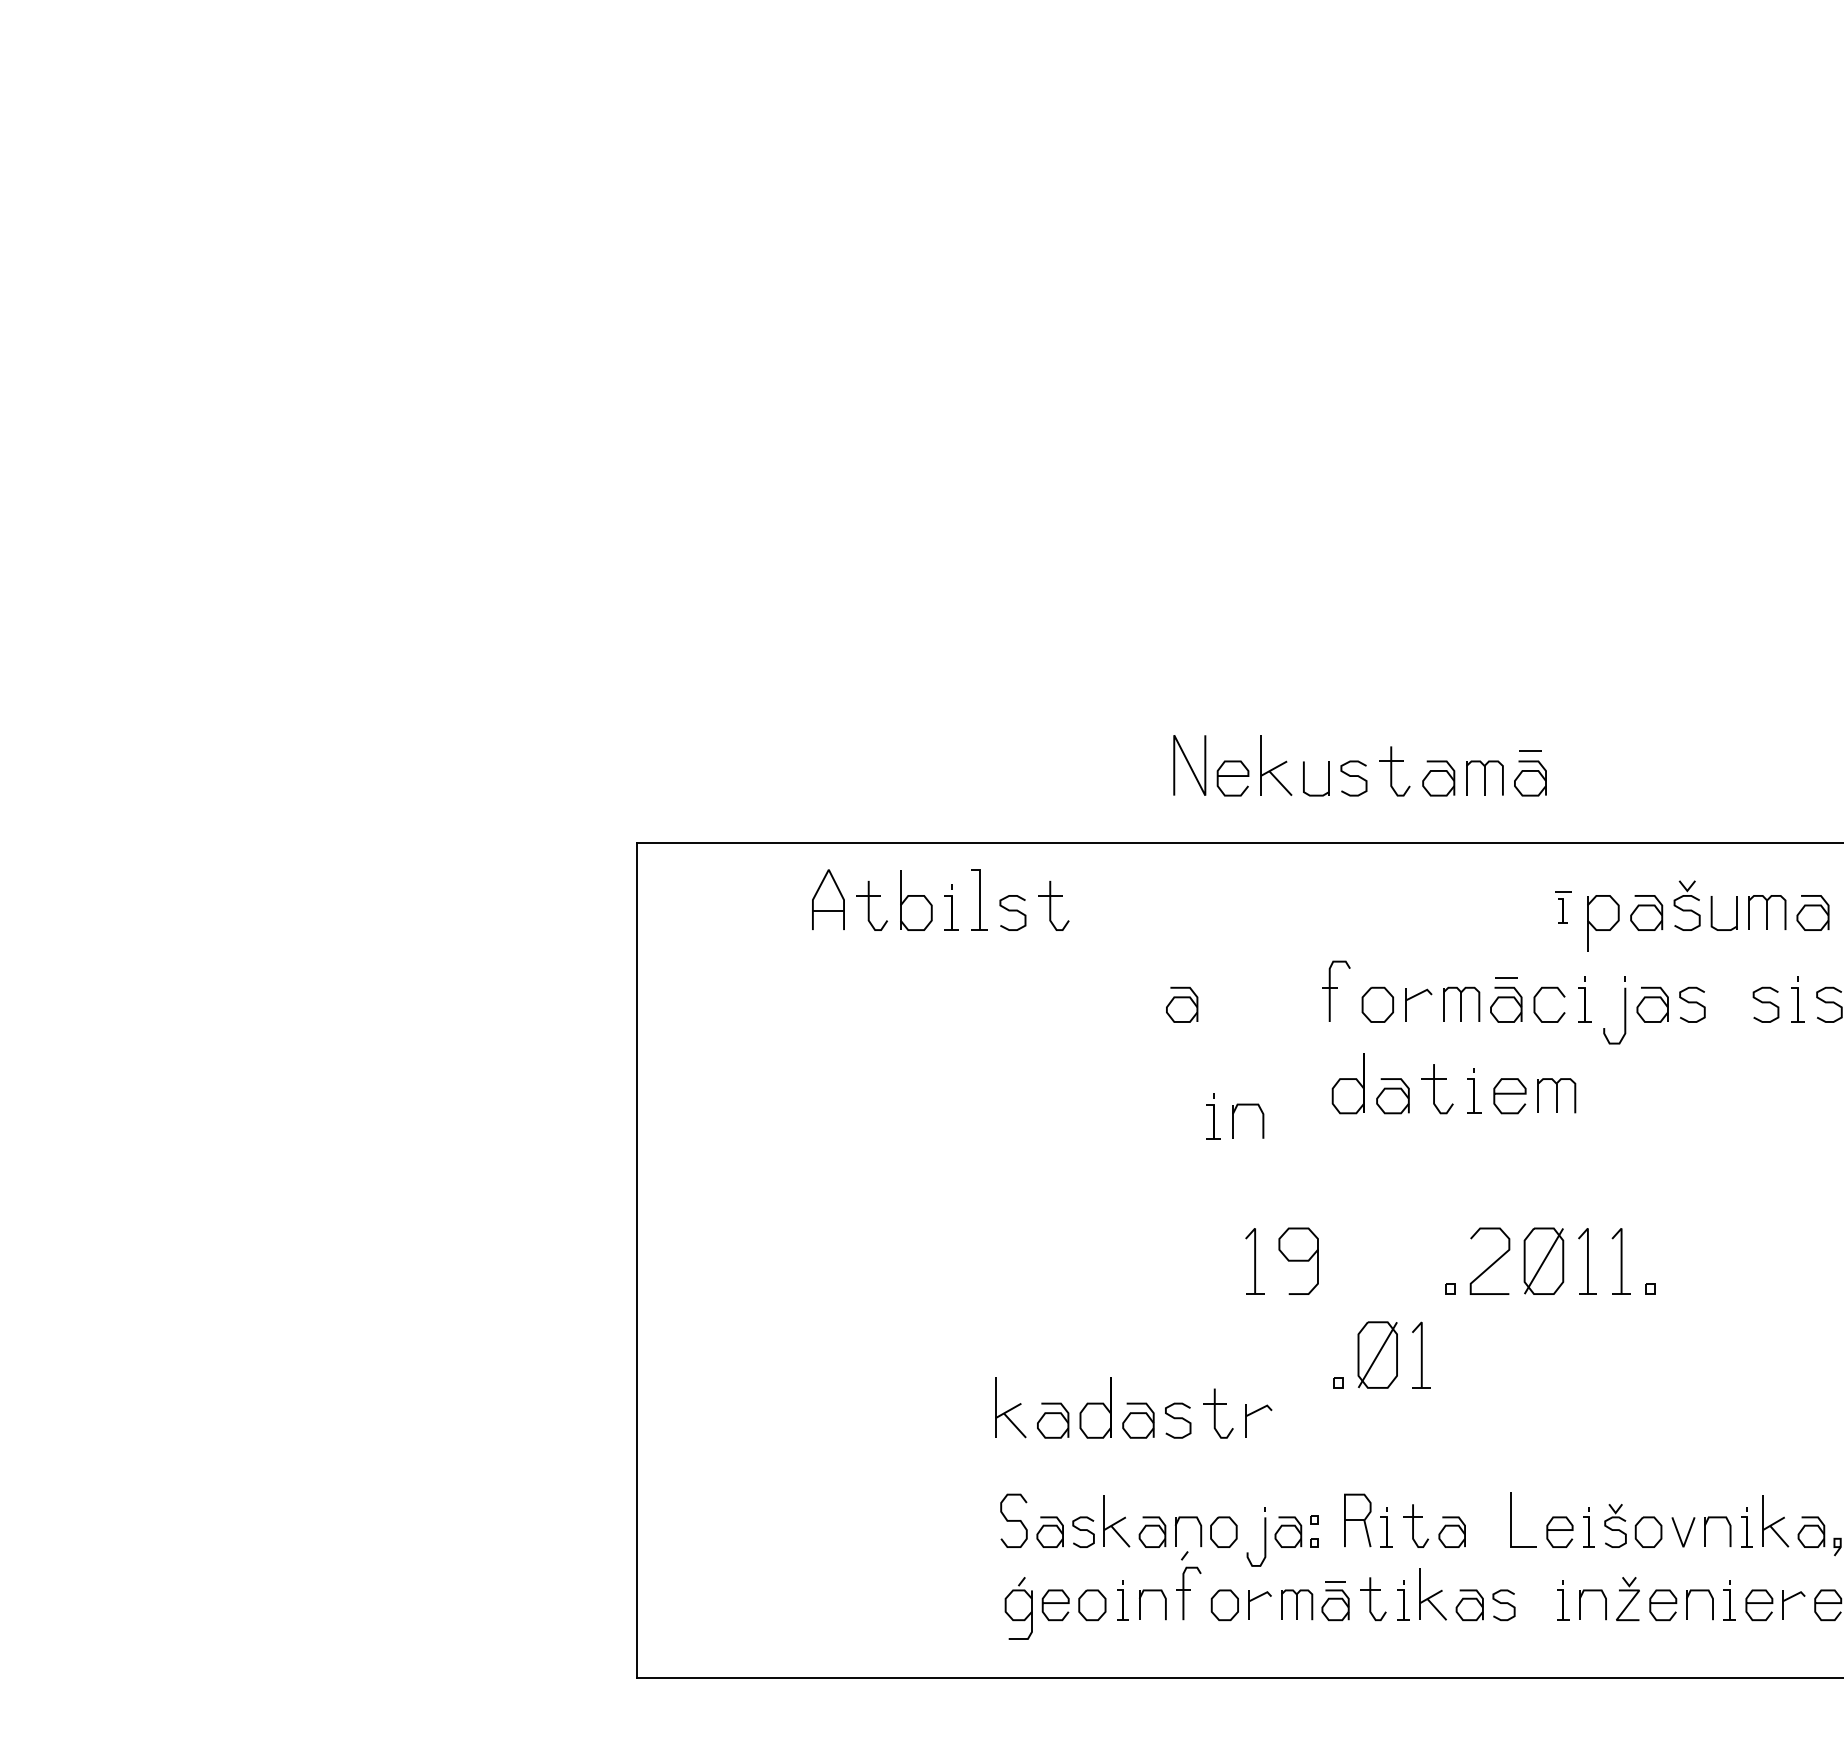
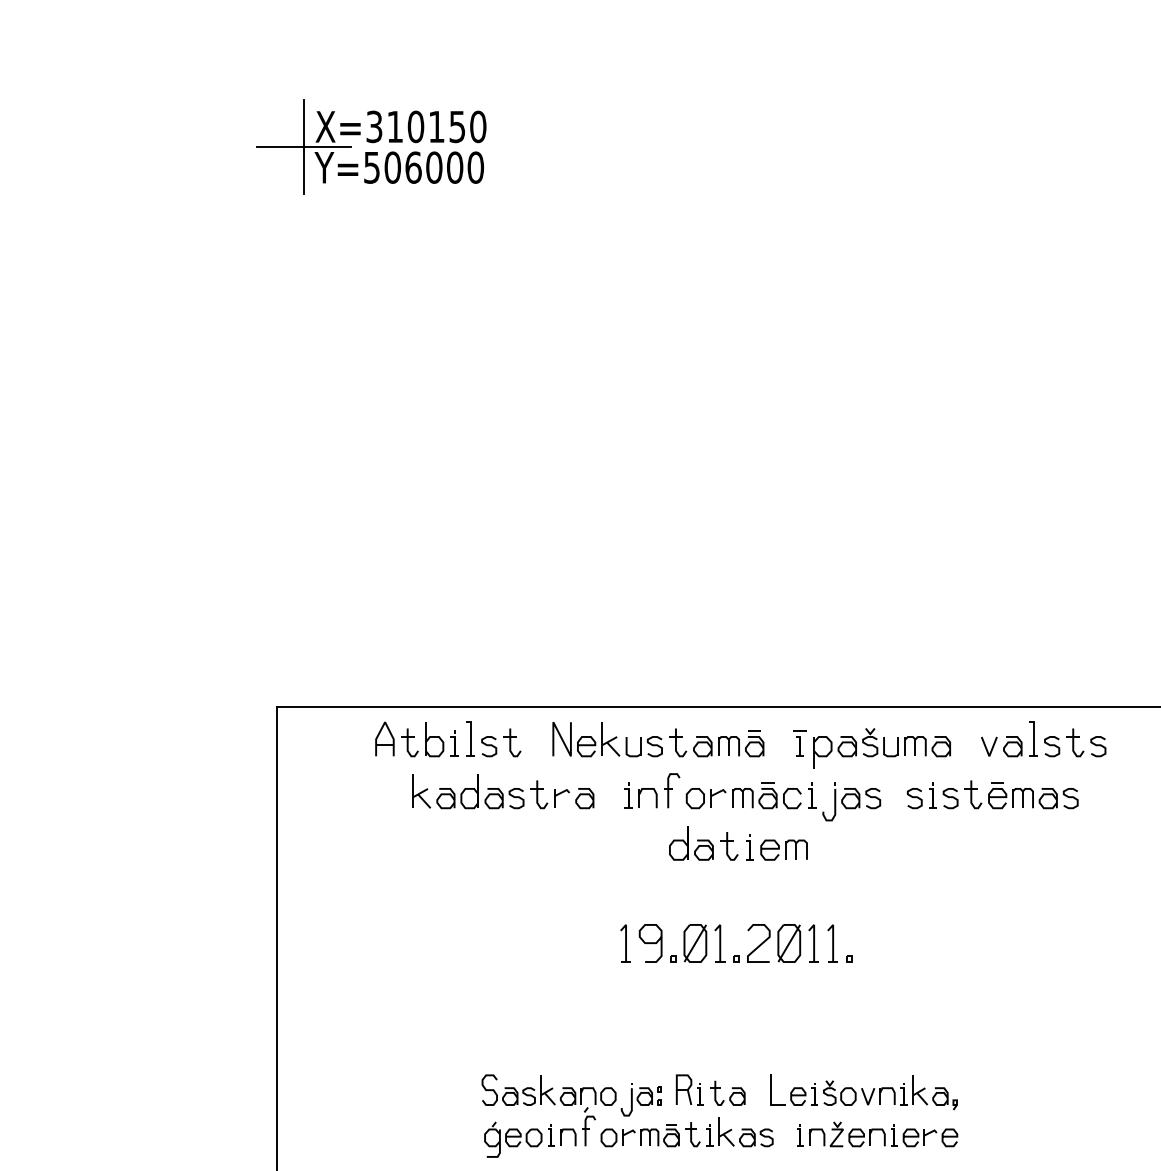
part: (1360, 765) -> (658, 739), moved
part: (1562, 907) -> (799, 743), size x1.43
part: (1234, 1116) -> (640, 795), moved
part: (1381, 1355) -> (697, 943), moved
part: (1132, 1408) -> (490, 791), moved

